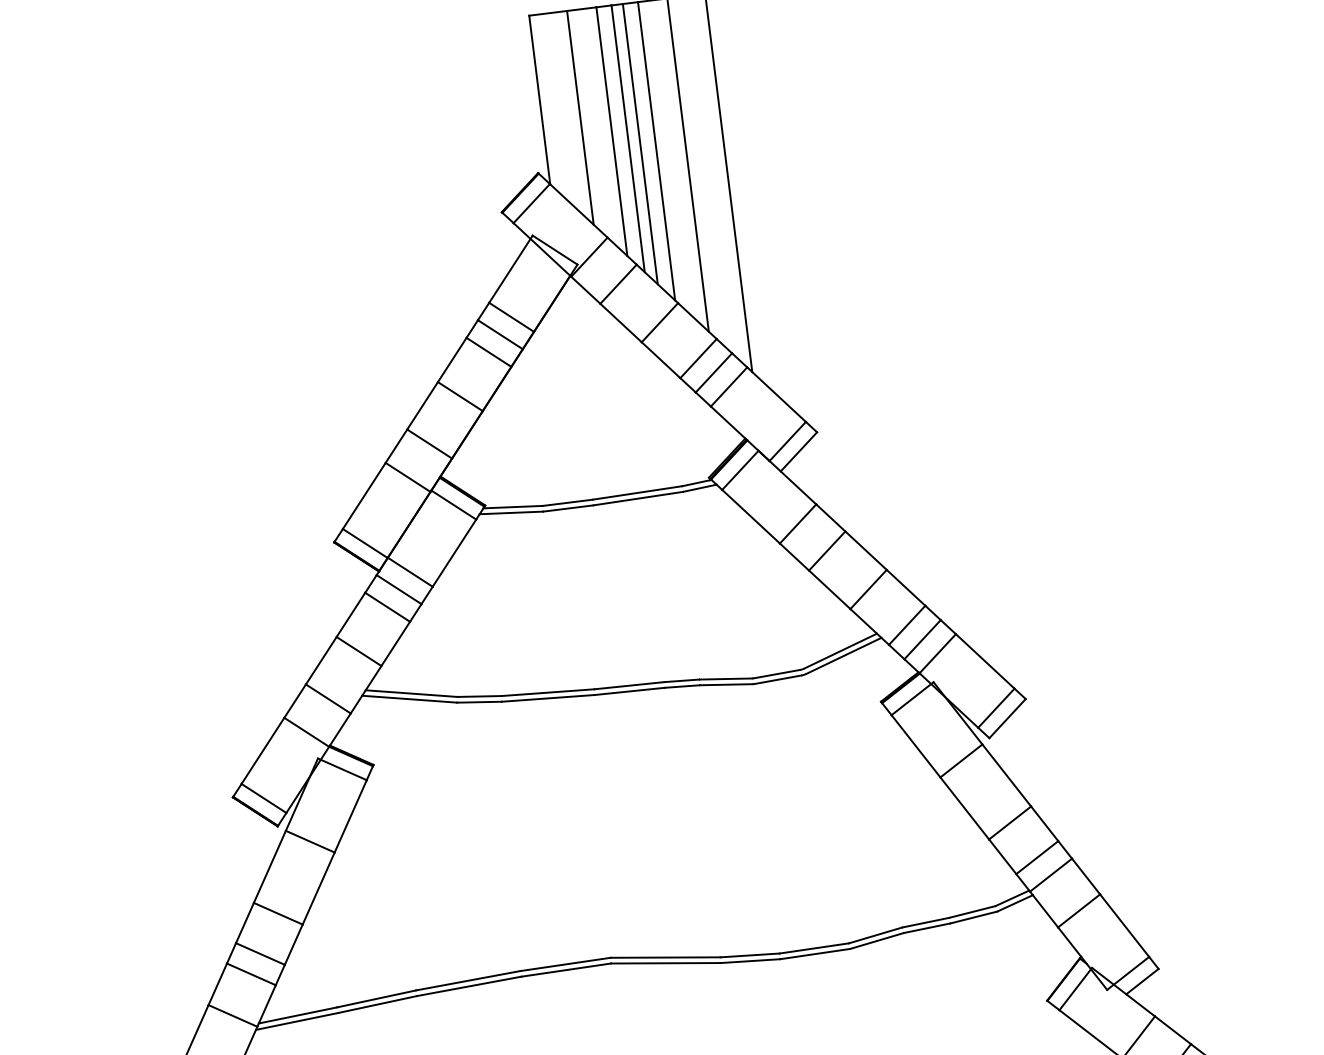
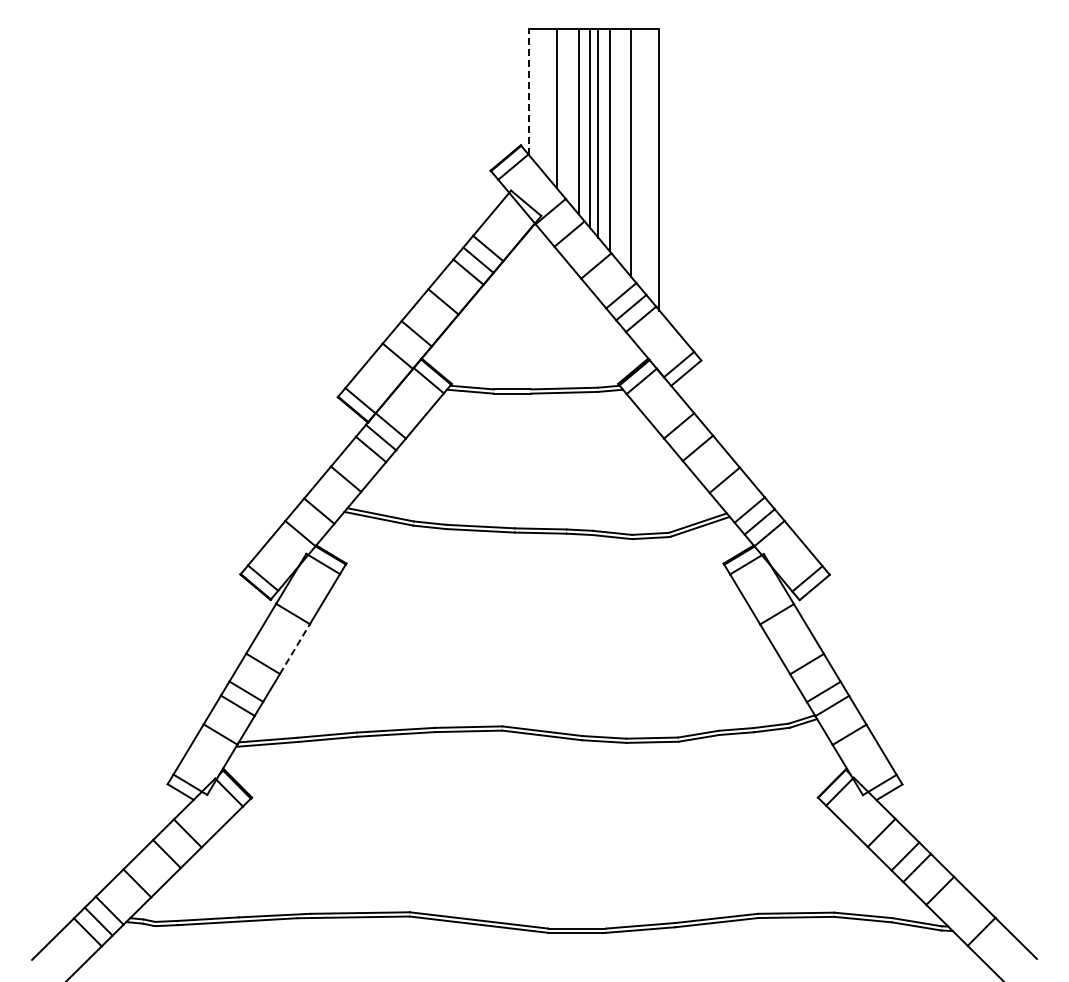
line: (539, 100) -> (528, 92), solid -> dashed
line: (319, 887) -> (295, 648), solid -> dashed

